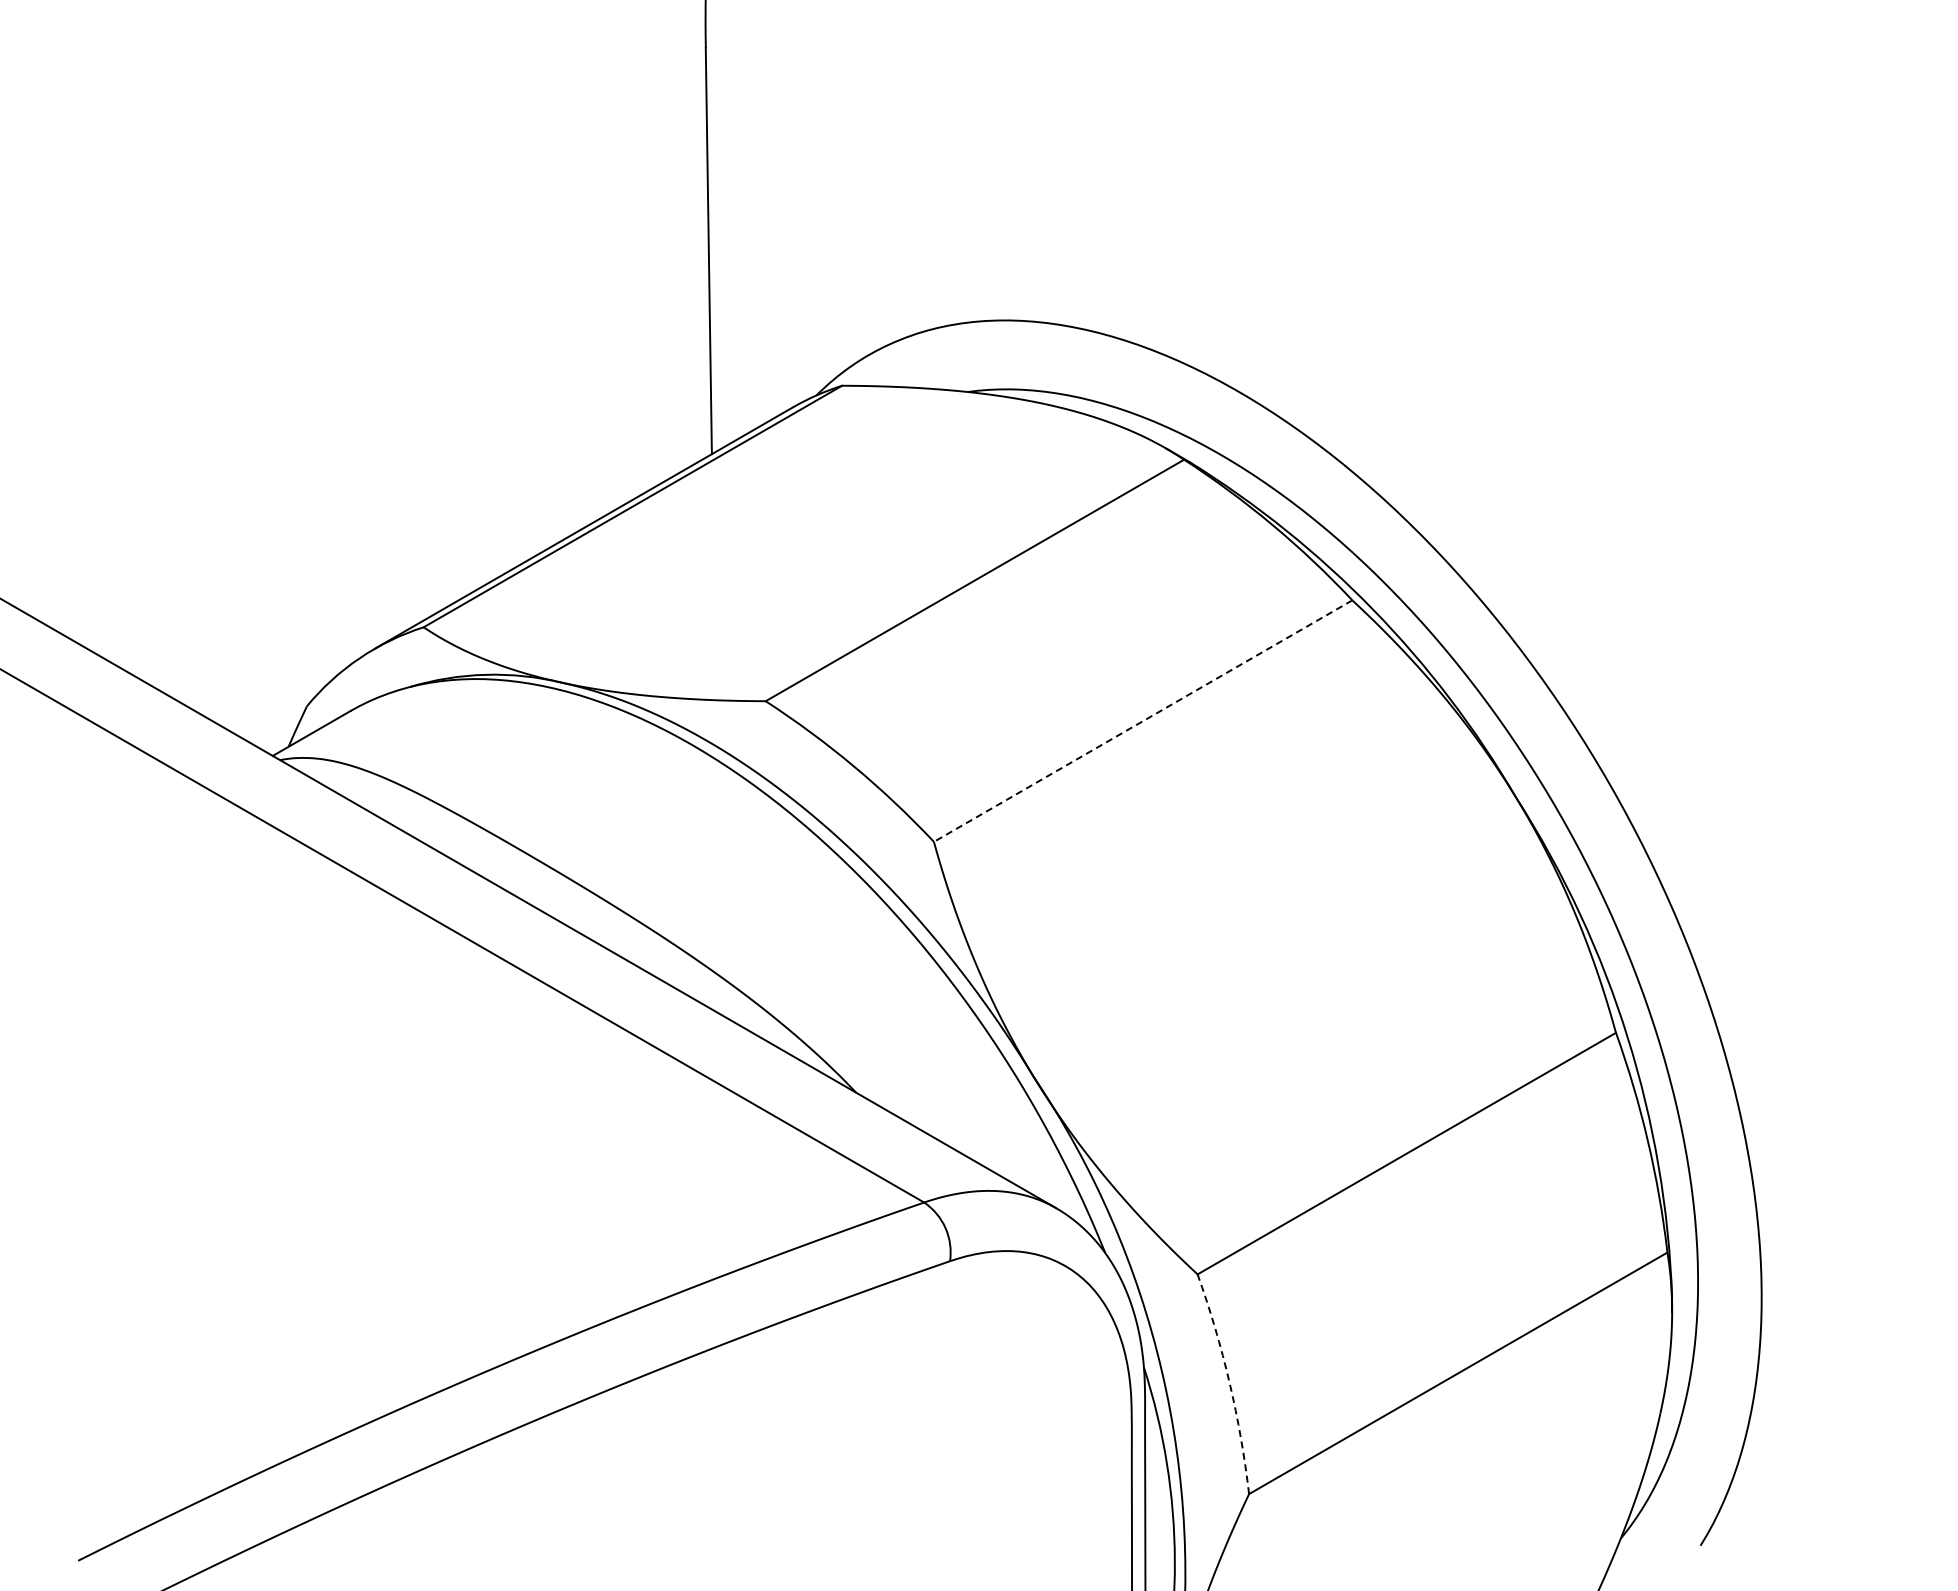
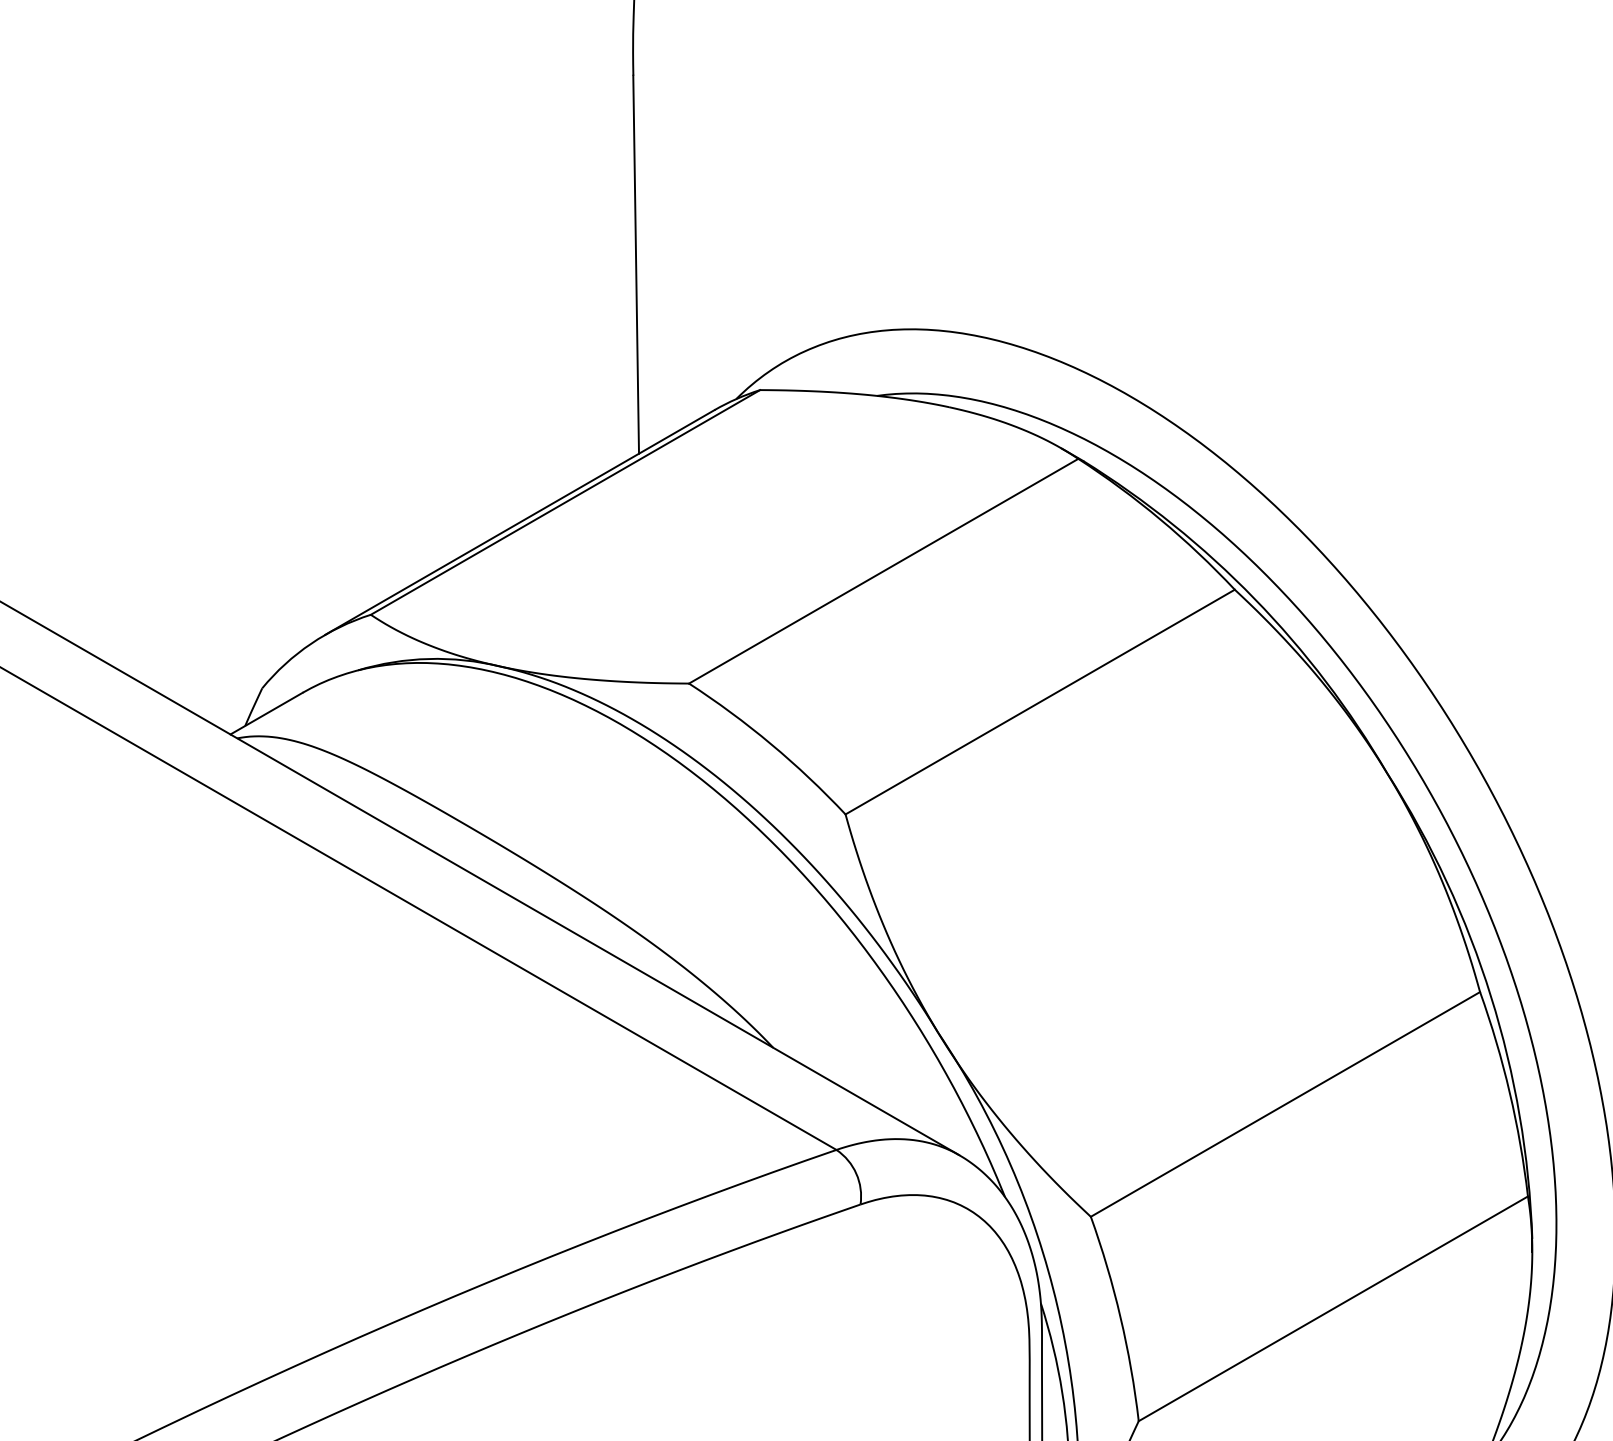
line: (1143, 721) -> (1040, 702), dashed -> solid
arc: (1229, 1382) -> (1120, 1317), dashed -> solid

